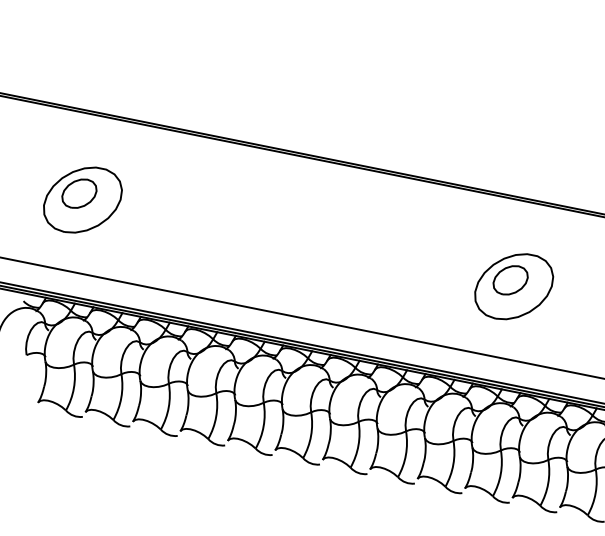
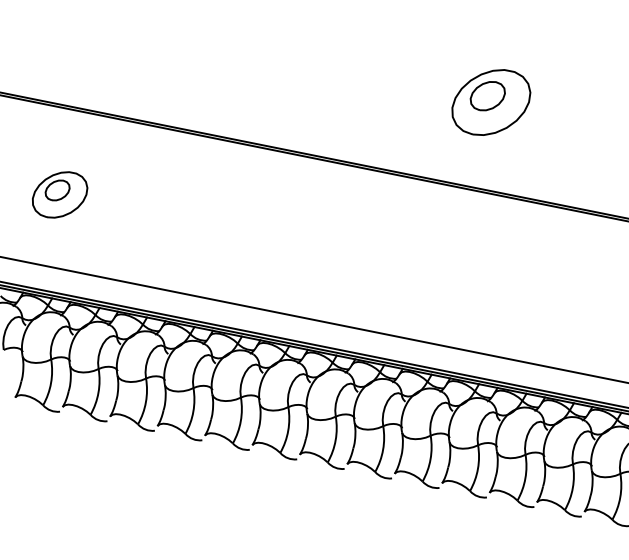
part: (82, 199) -> (59, 194), size x0.7
part: (514, 286) -> (491, 102), moved

